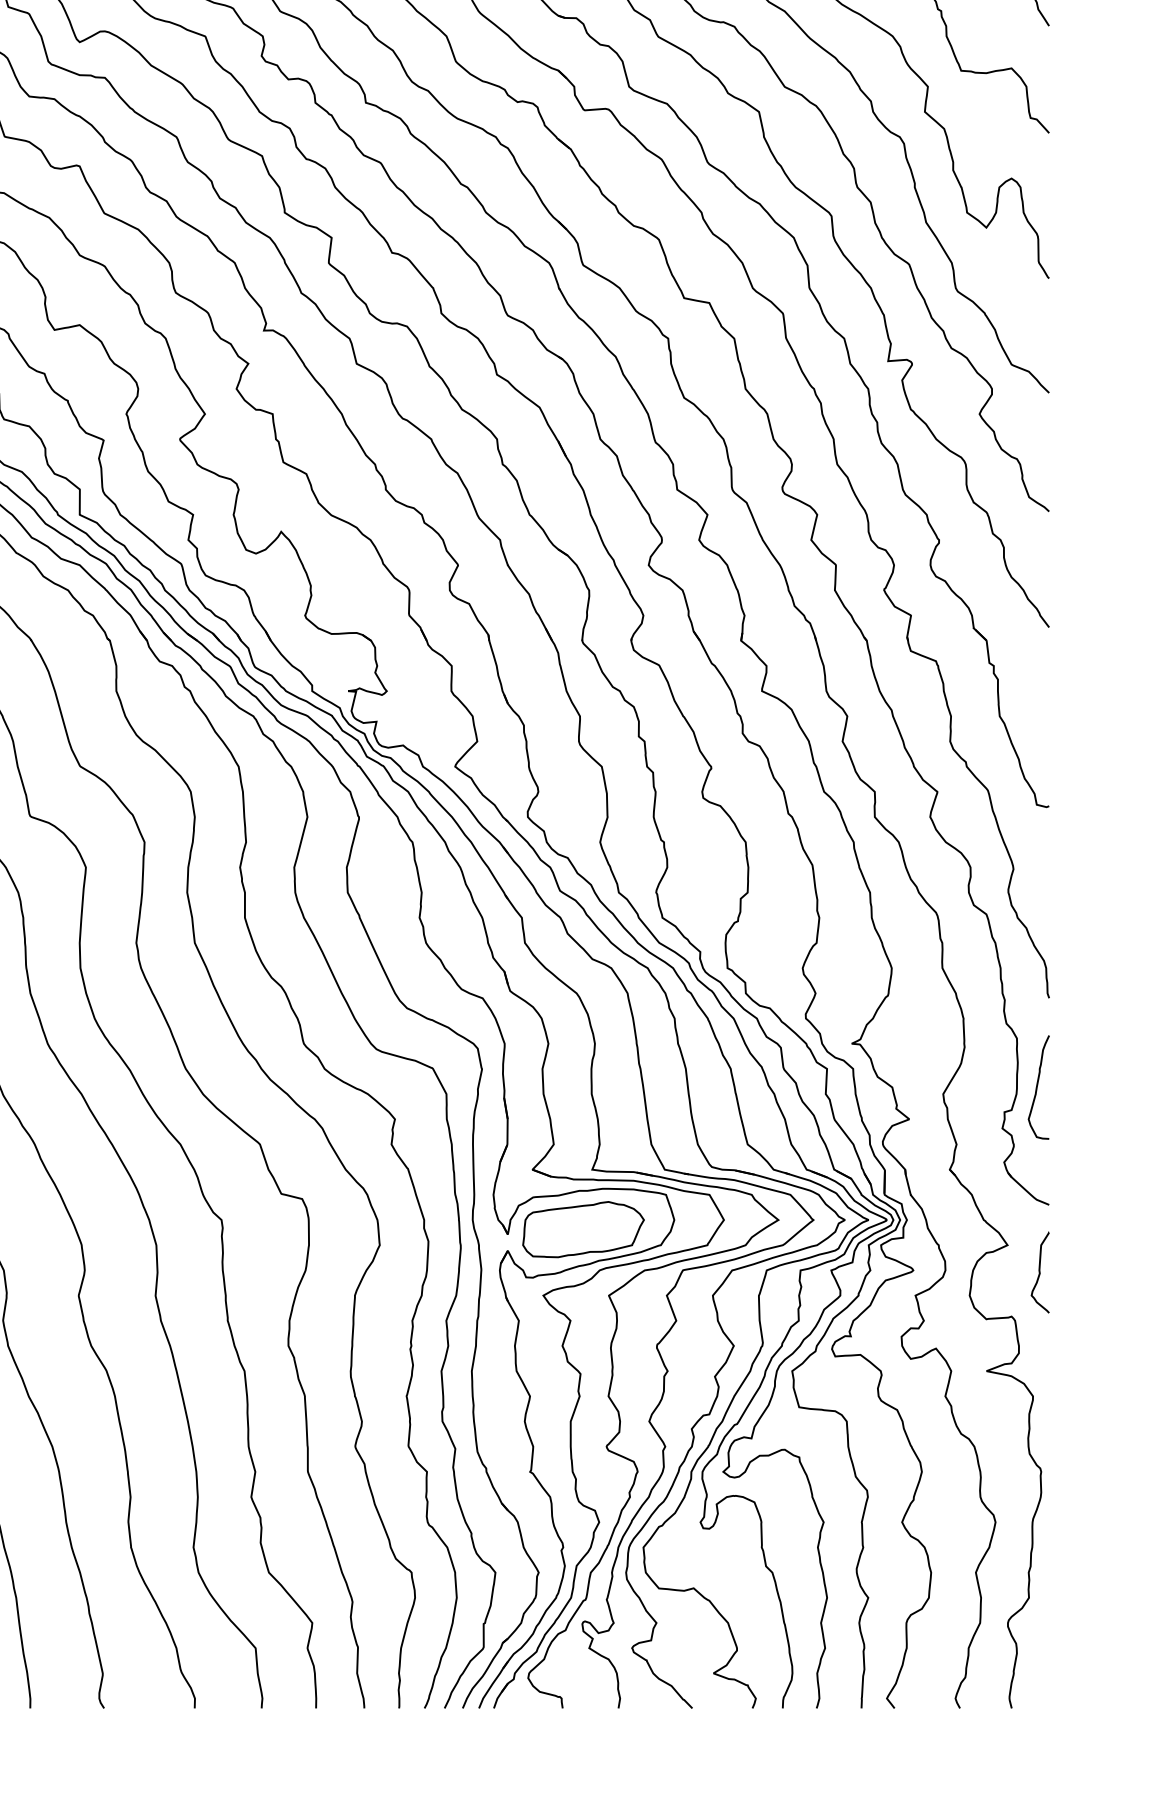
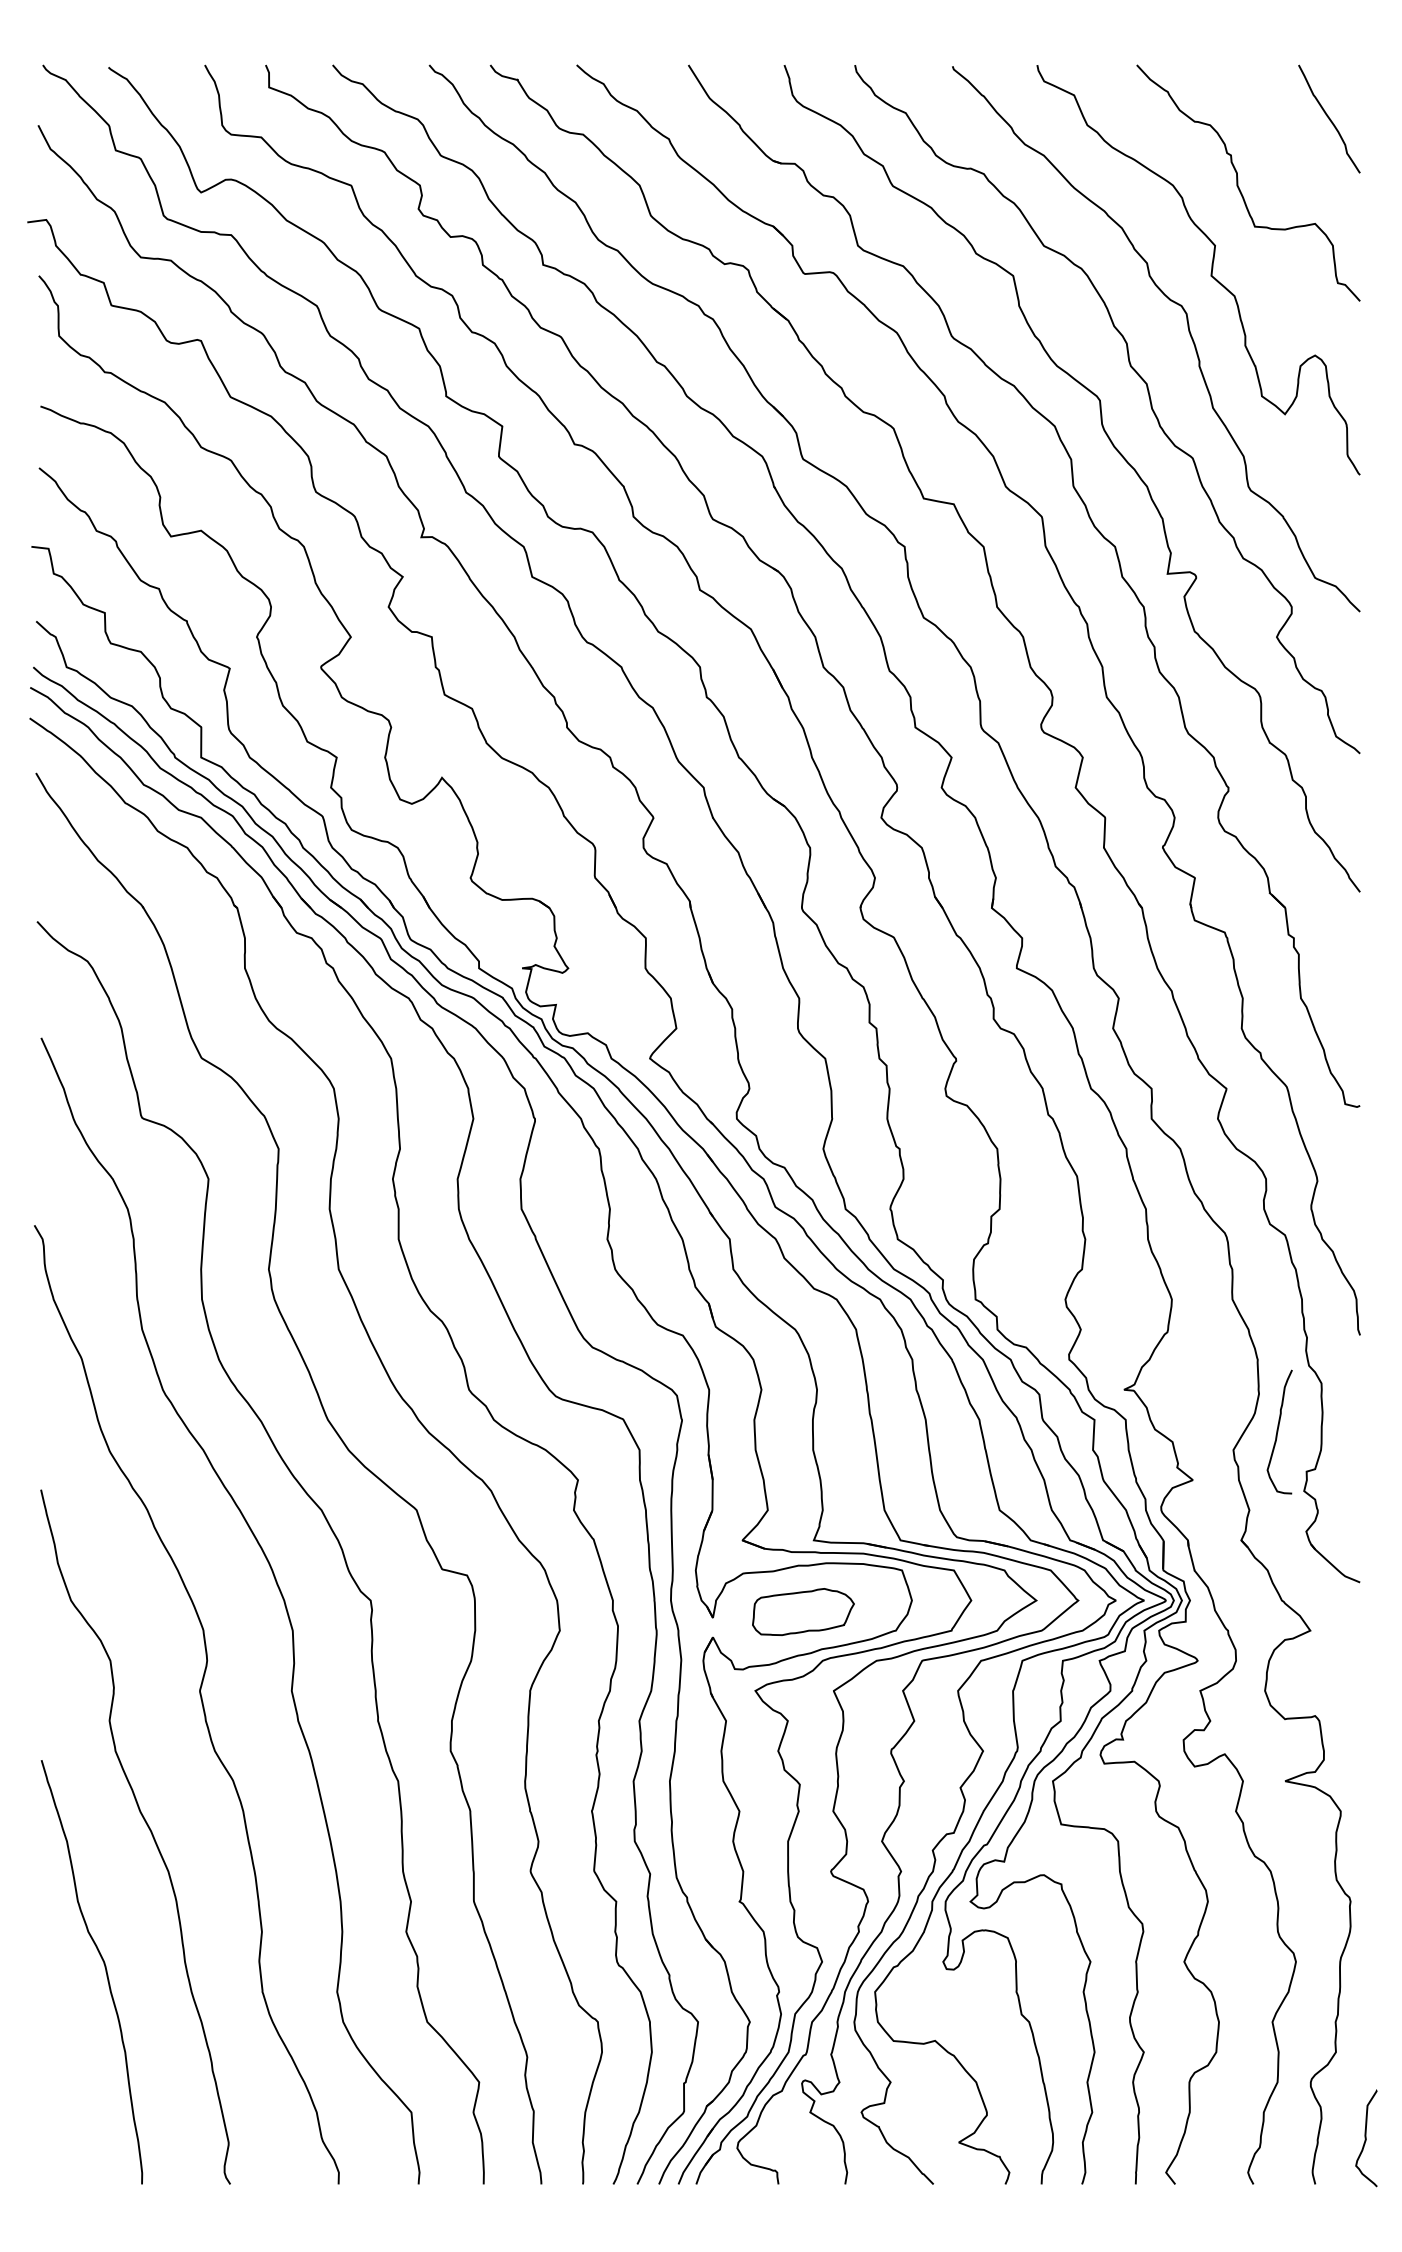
curve: (1037, 1086) -> (1278, 1431), moved
part: (583, 1229) -> (803, 1611), size x0.7
curve: (1040, 1272) -> (1366, 2138), moved

